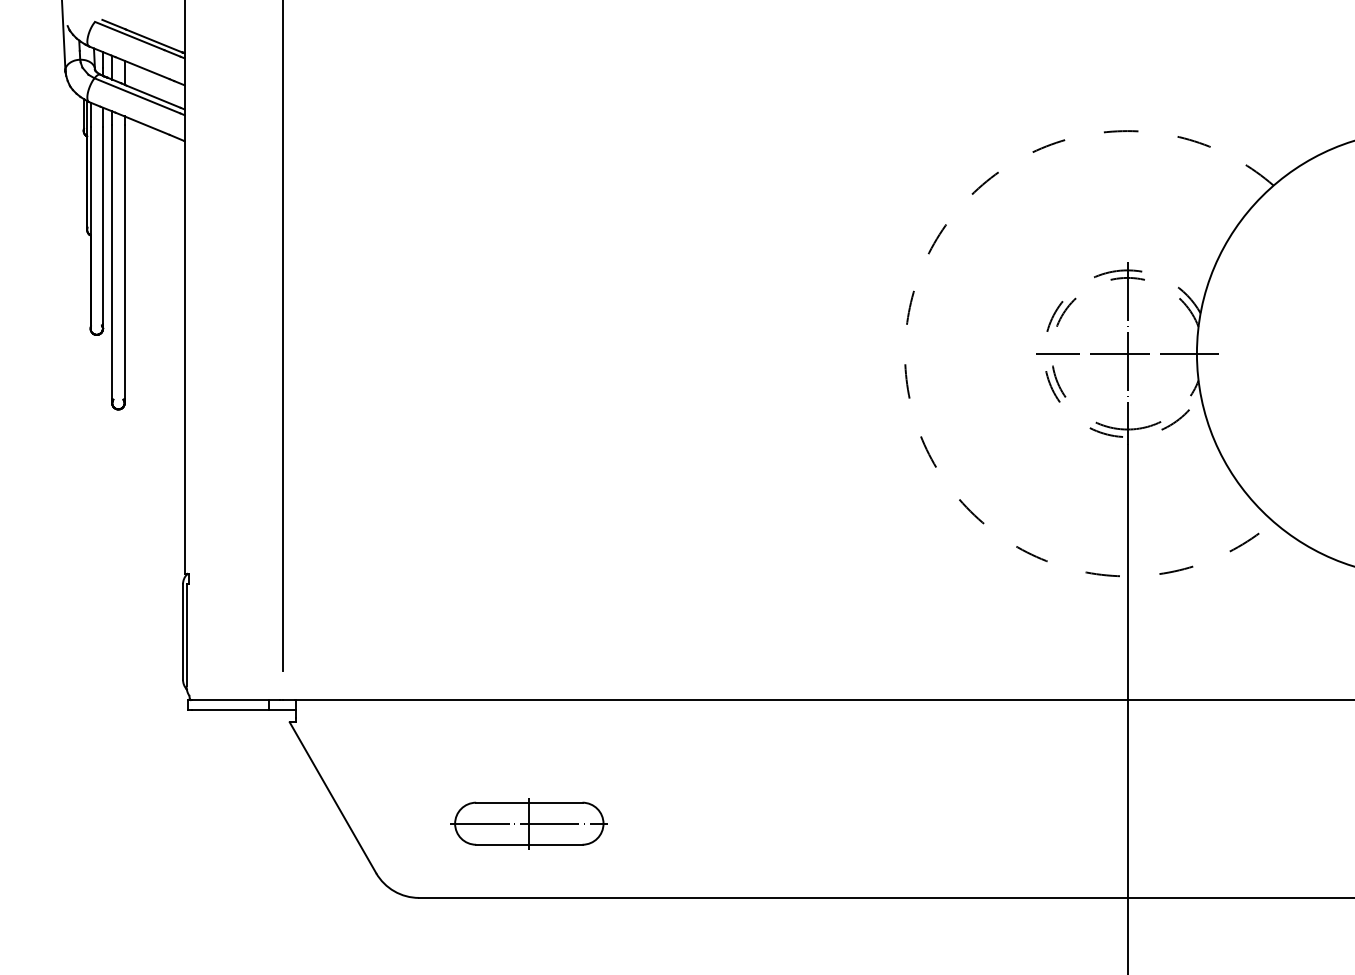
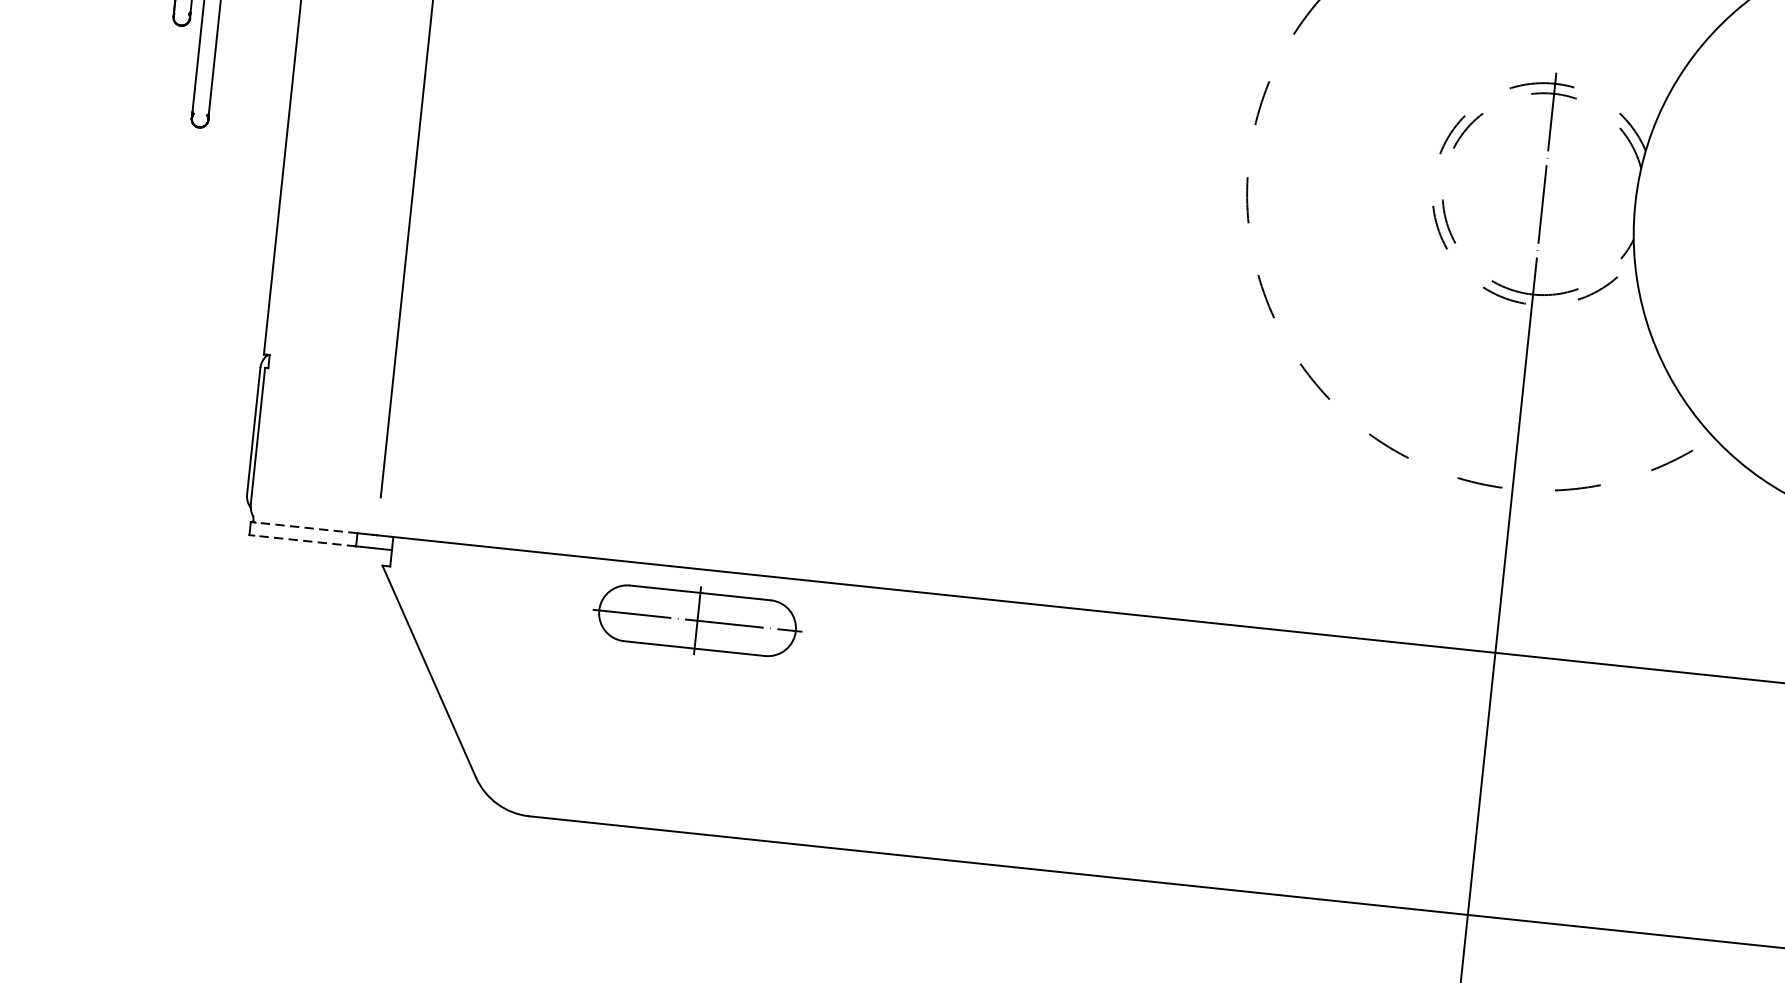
line: (1127, 353) -> (1543, 193), removed
line: (229, 700) -> (305, 528), solid -> dashed
line: (229, 709) -> (304, 540), solid -> dashed
part: (528, 823) -> (696, 620), moved

